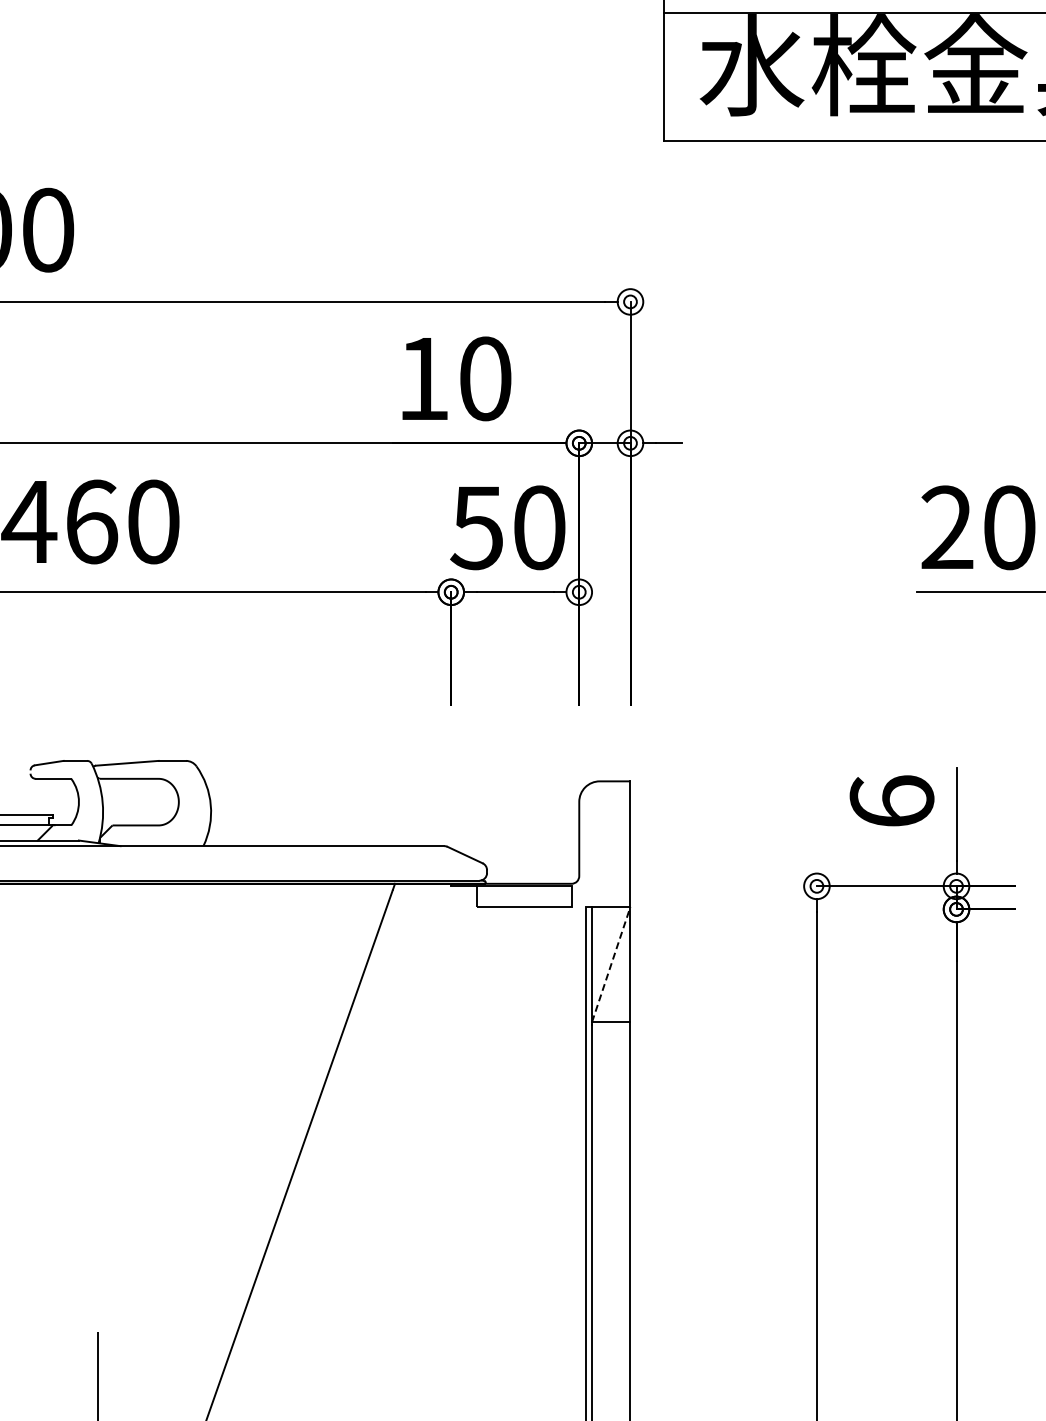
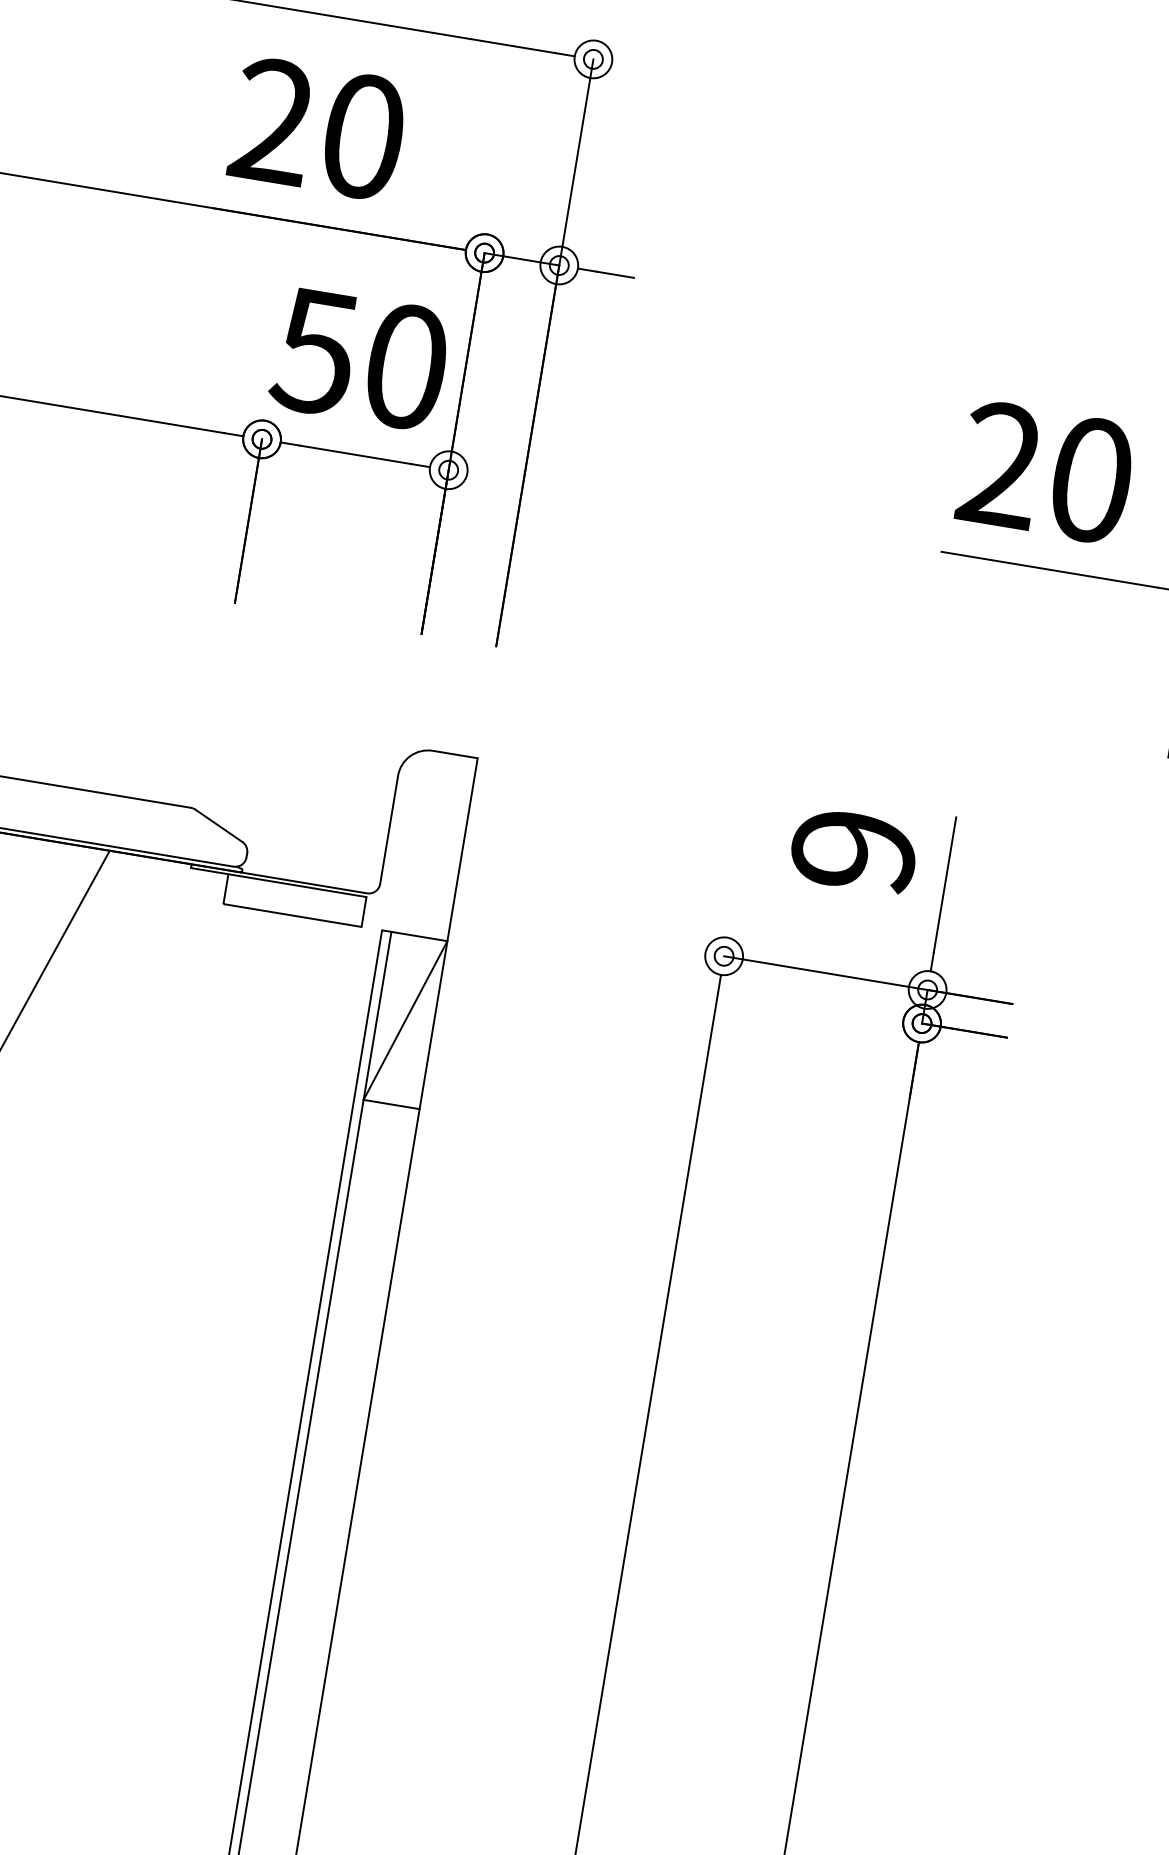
text: (423, 377) -> (273, 119), 10 -> 20
text: (891, 801) -> (853, 850), 6 -> 9
line: (611, 964) -> (405, 1020), dashed -> solid

